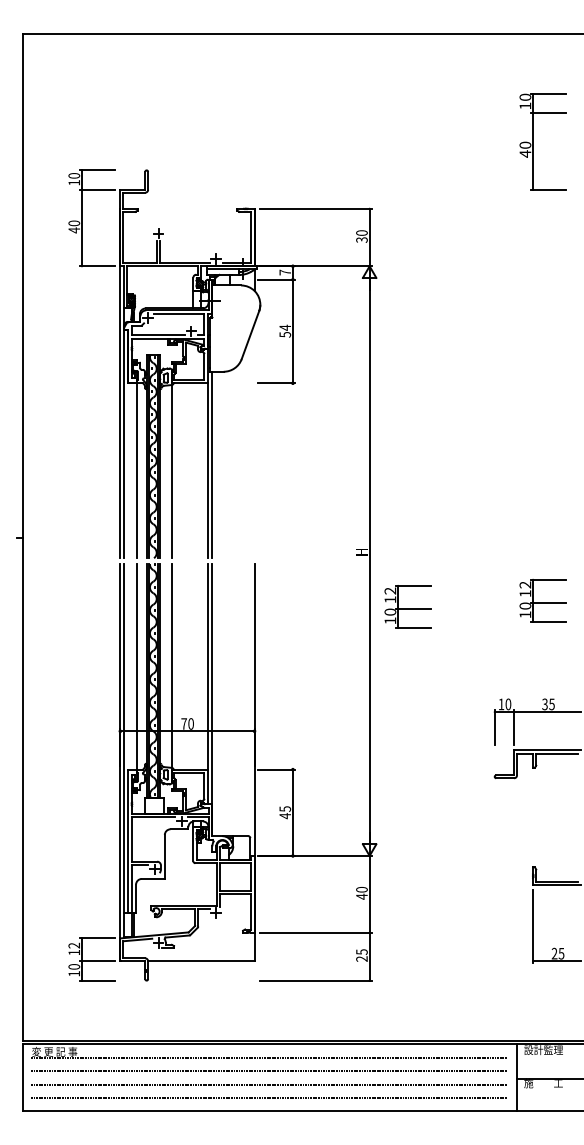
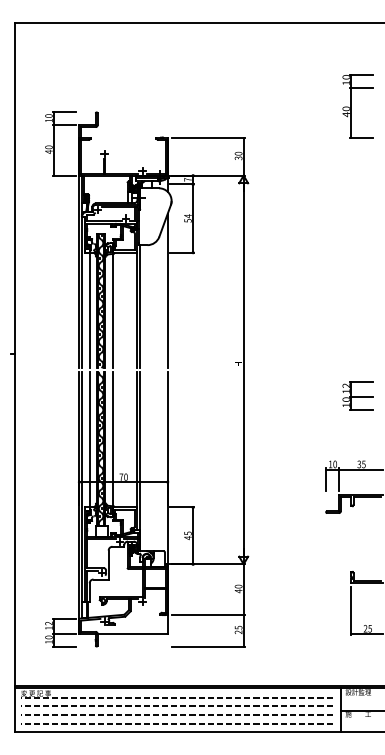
part: (542, 141) -> (357, 106), moved
line: (254, 440) -> (167, 290), added
part: (407, 605) -> (268, 399), removed

